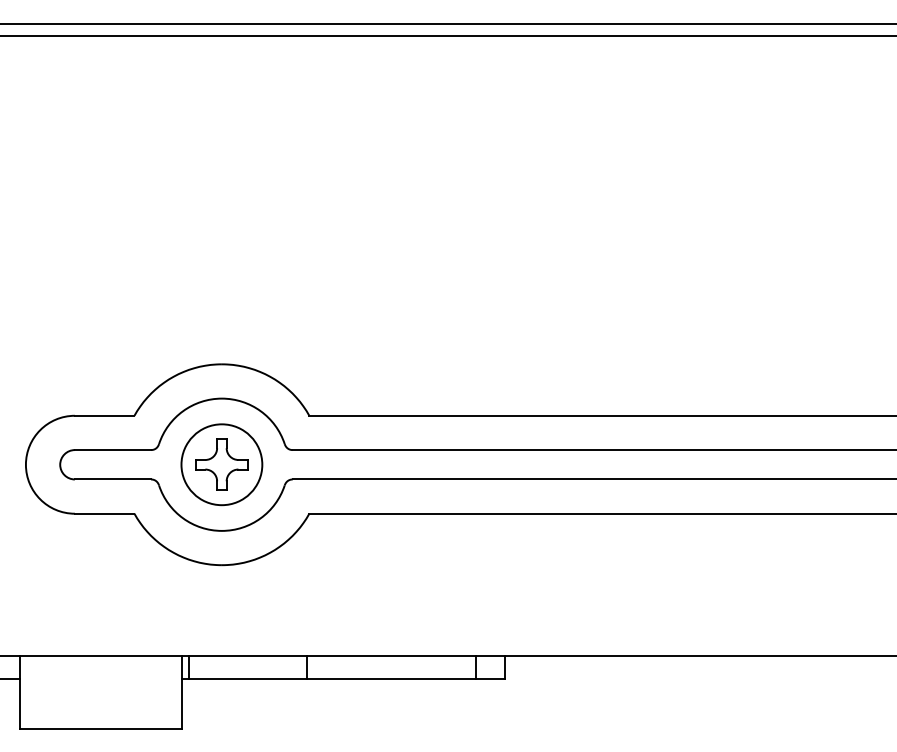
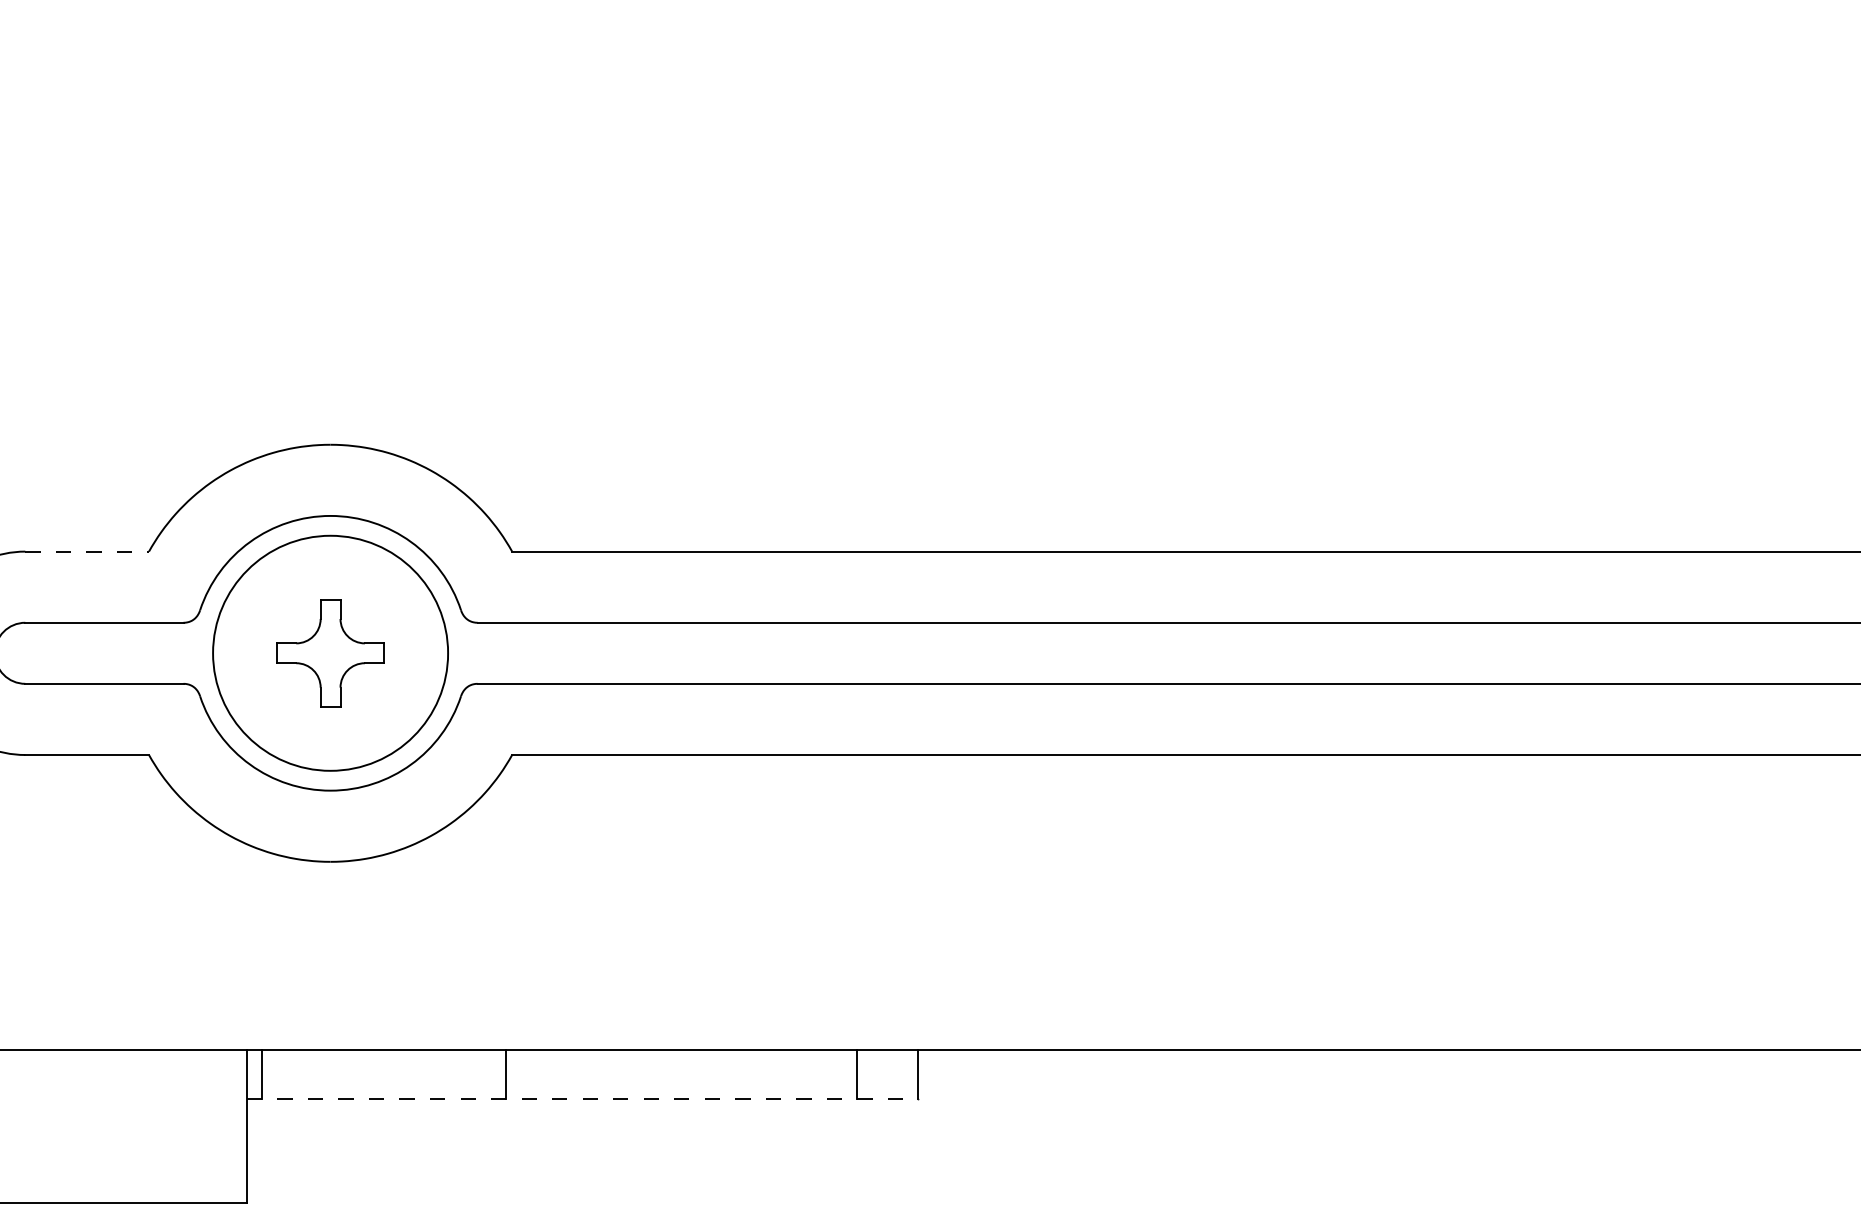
line: (104, 415) -> (86, 551), solid -> dashed
circle: (221, 464) -> (329, 652), size x1.4
line: (343, 679) -> (583, 1099), solid -> dashed

